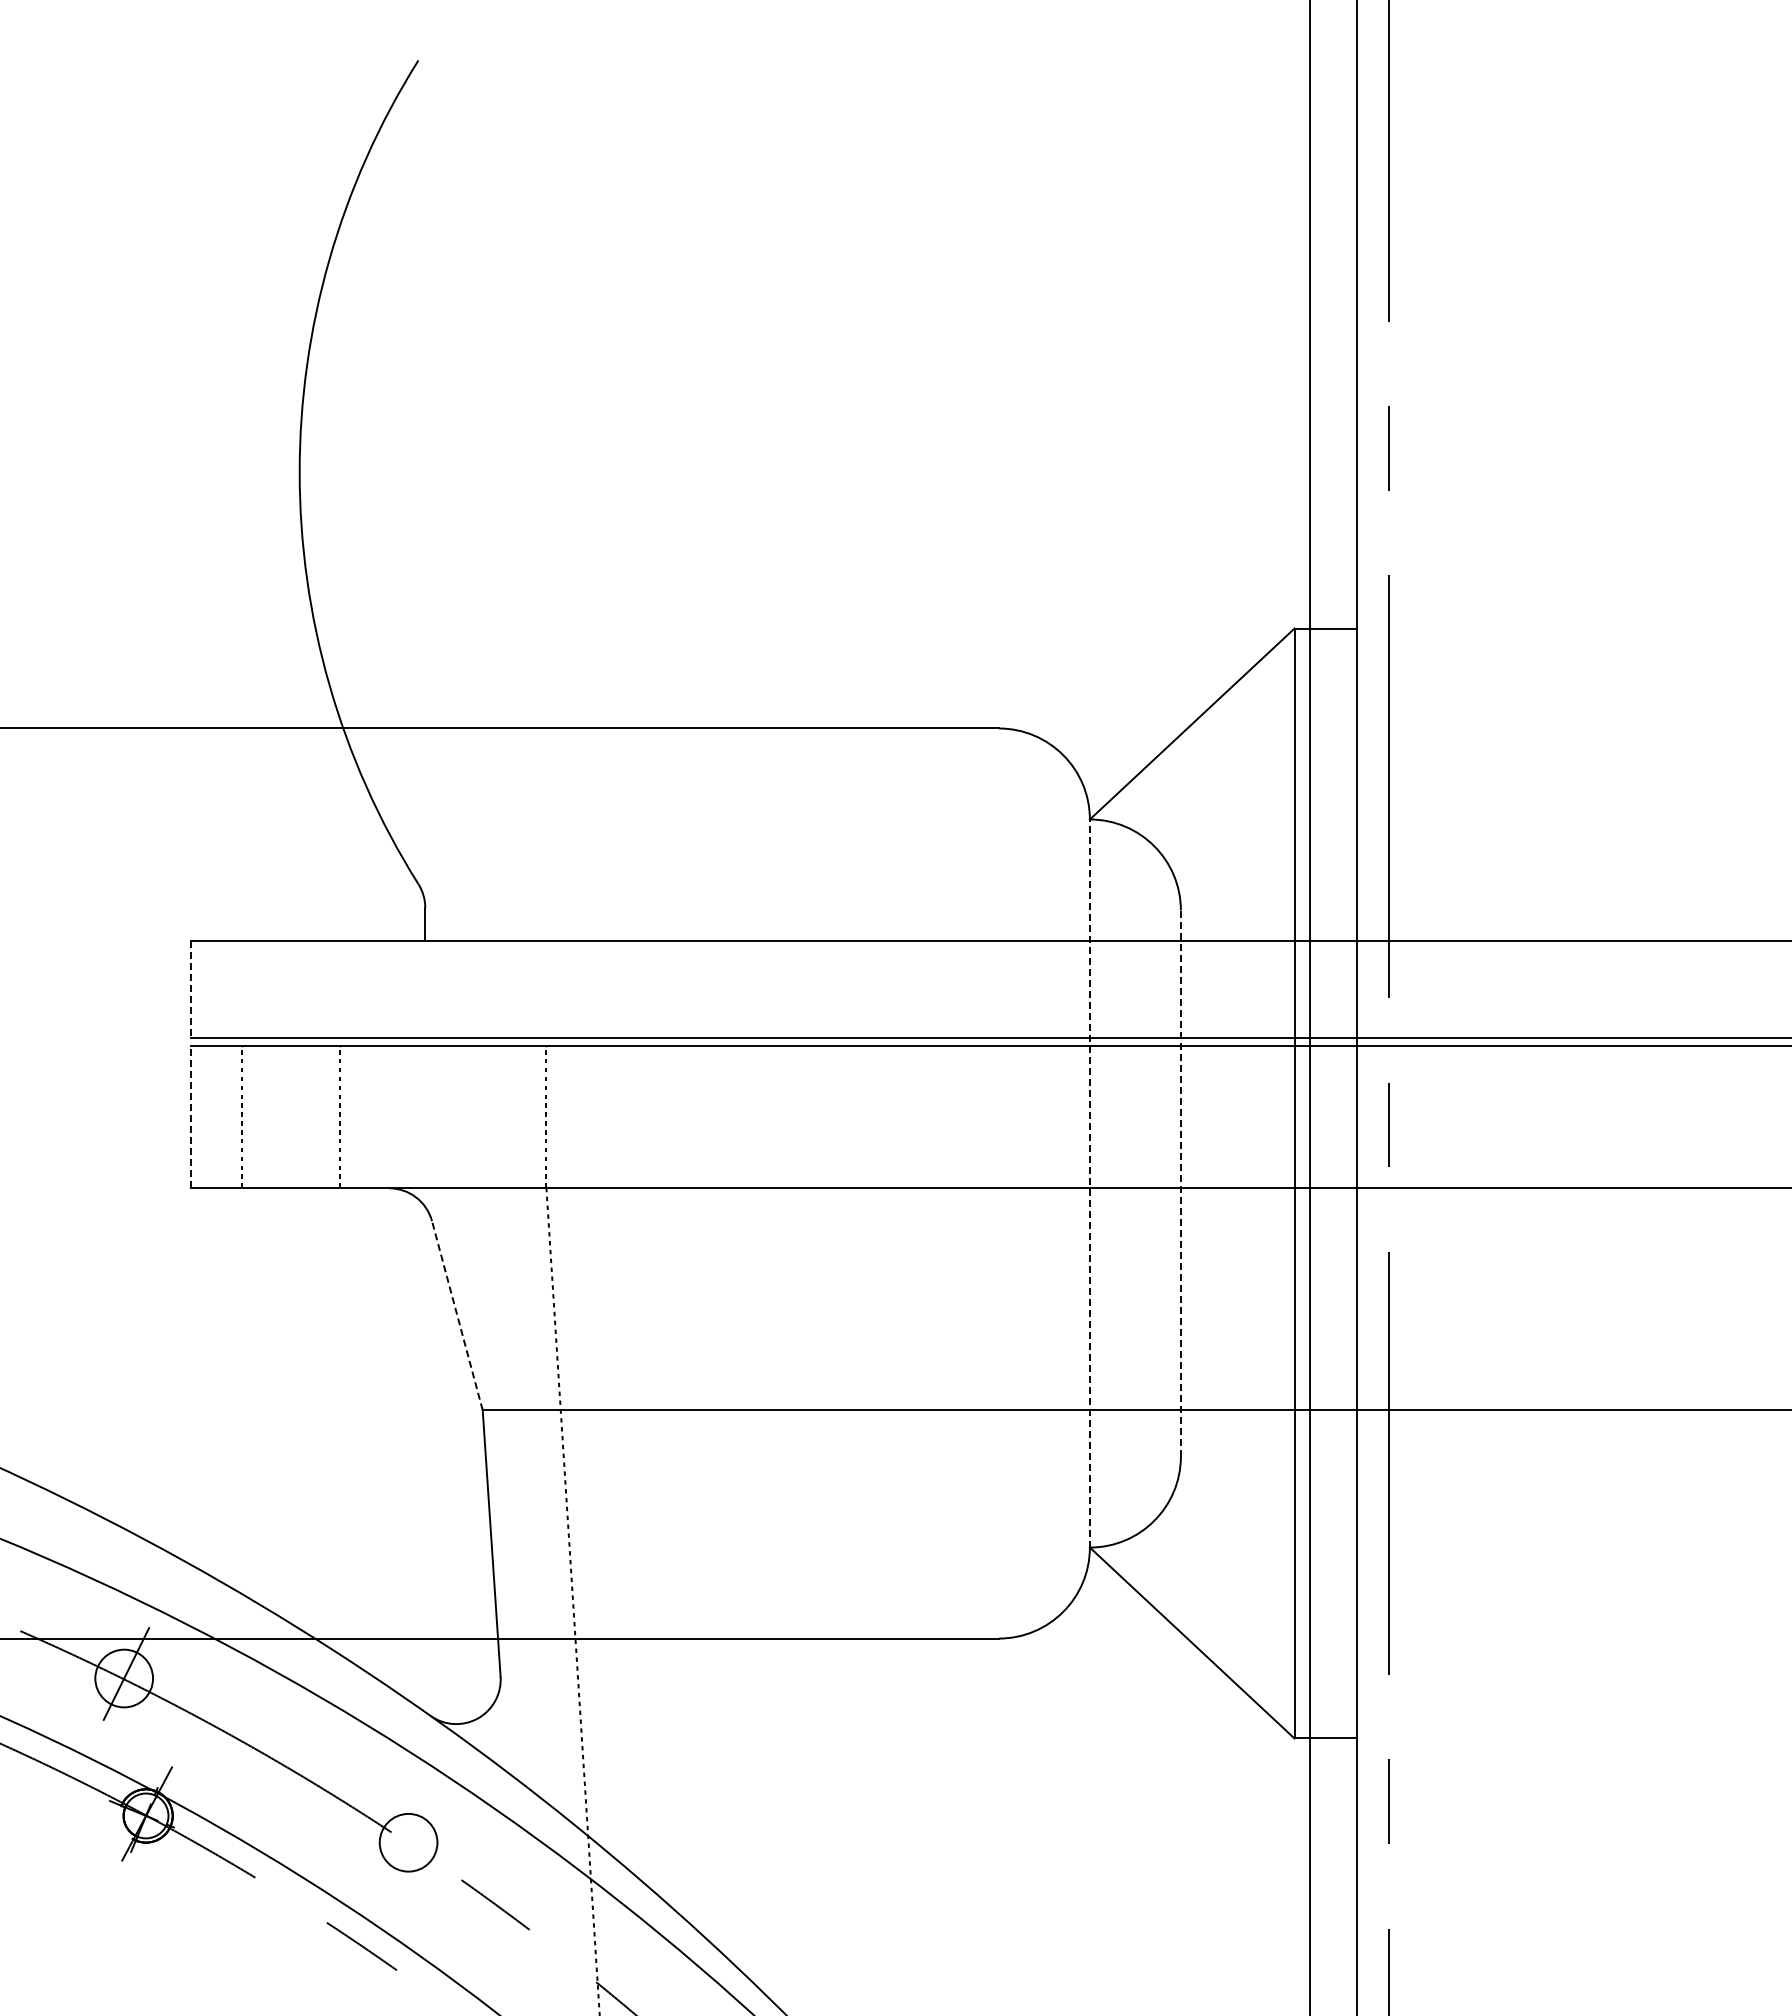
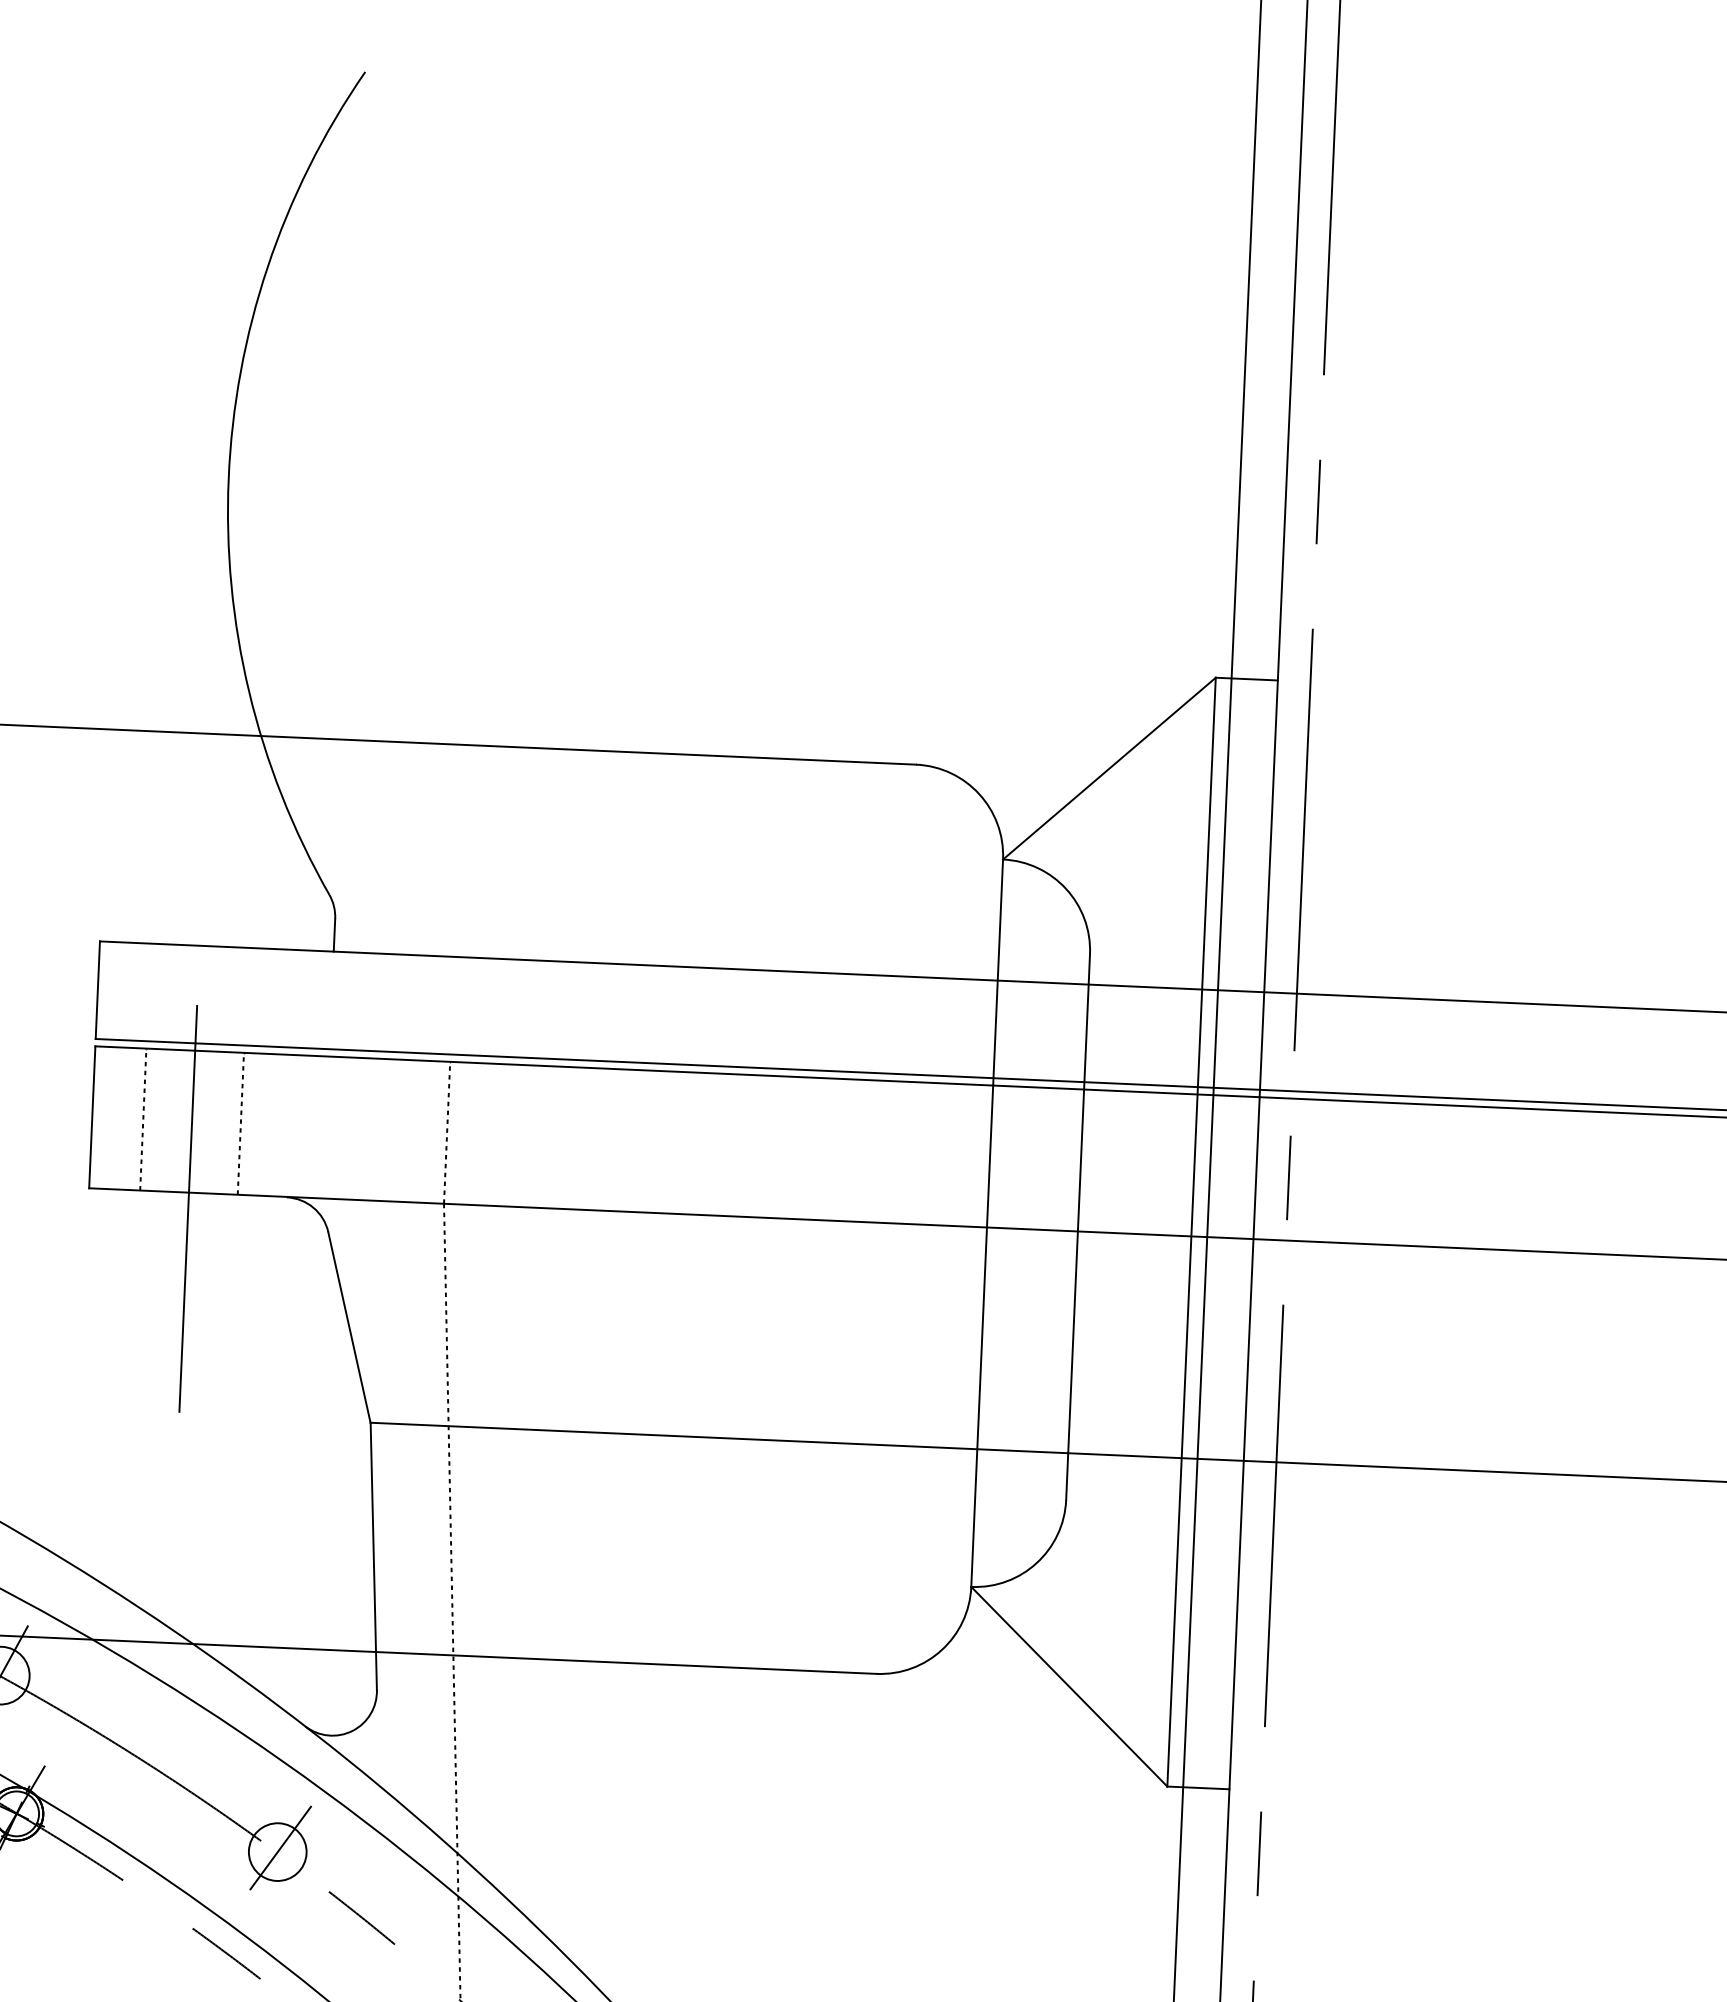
line: (191, 989) -> (98, 990), dashed -> solid
line: (191, 1116) -> (92, 1117), dashed -> solid
line: (1089, 1183) -> (986, 1223), dashed -> solid
line: (1180, 1183) -> (1077, 1227), dashed -> solid
line: (291, 1204) -> (188, 1209), added
line: (457, 1315) -> (349, 1327), dashed -> solid
line: (411, 1838) -> (280, 1847), added

